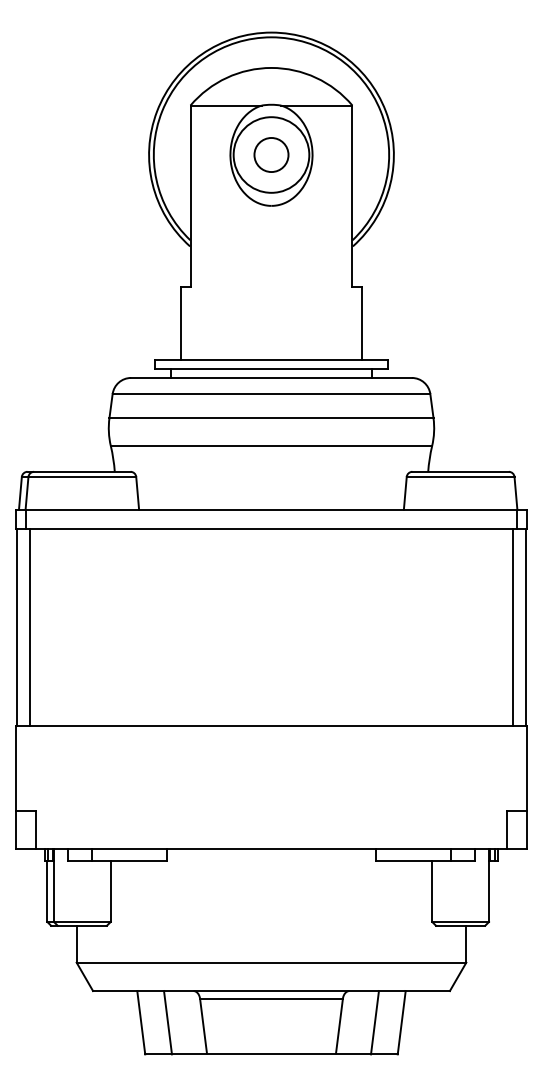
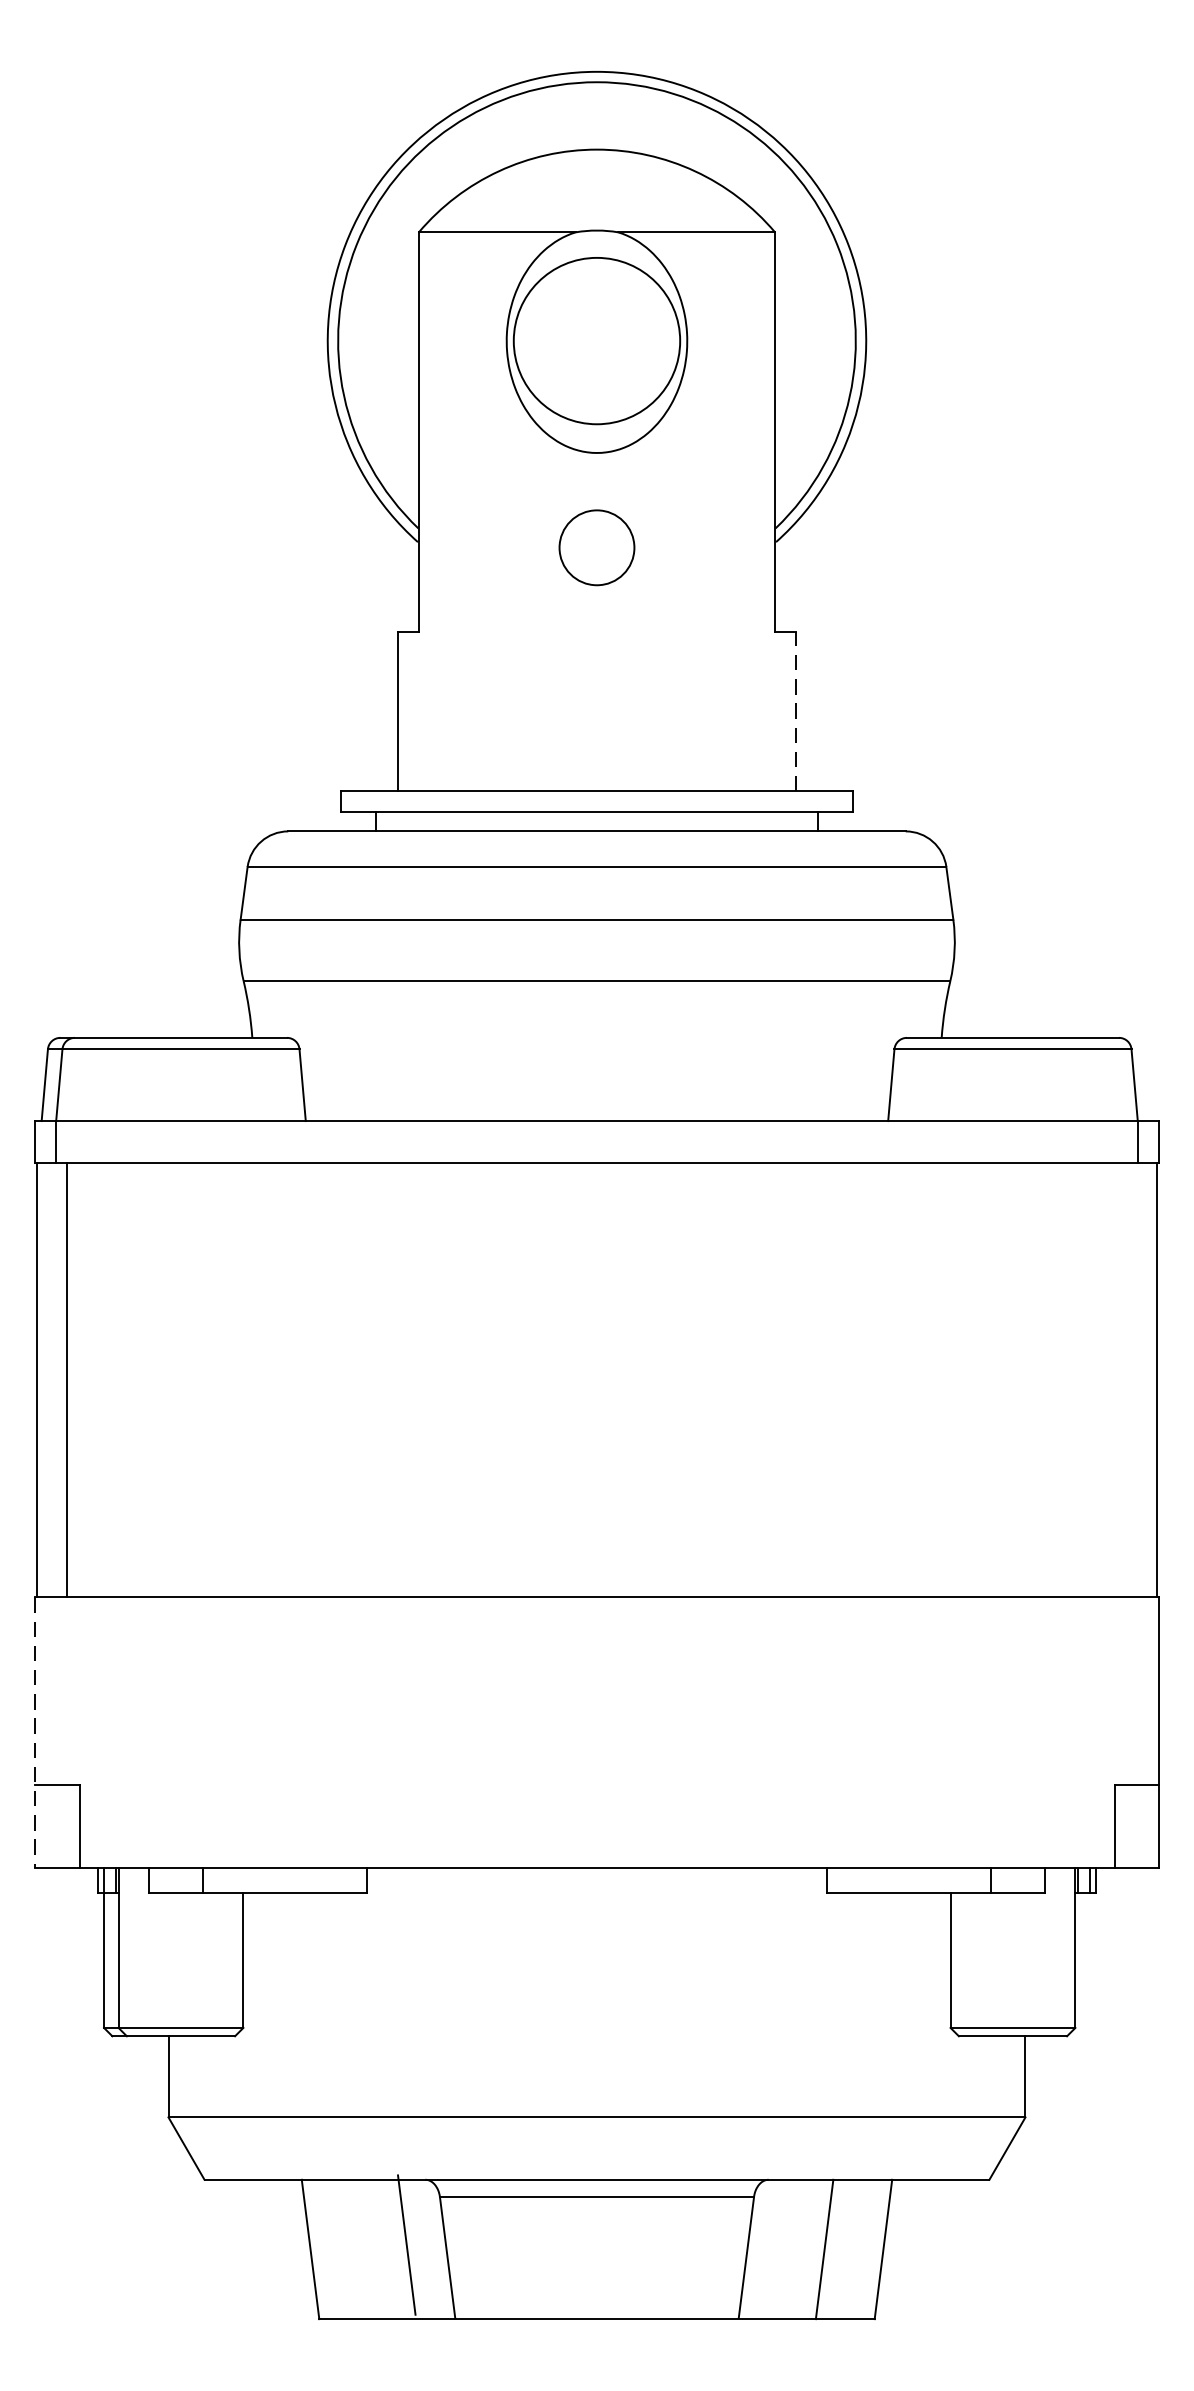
circle: (271, 154) -> (597, 546), moved
line: (362, 323) -> (797, 711), solid -> dashed
line: (512, 627) -> (1127, 1380), removed
line: (16, 788) -> (36, 1734), solid -> dashed
line: (167, 1022) -> (405, 2244), moved

